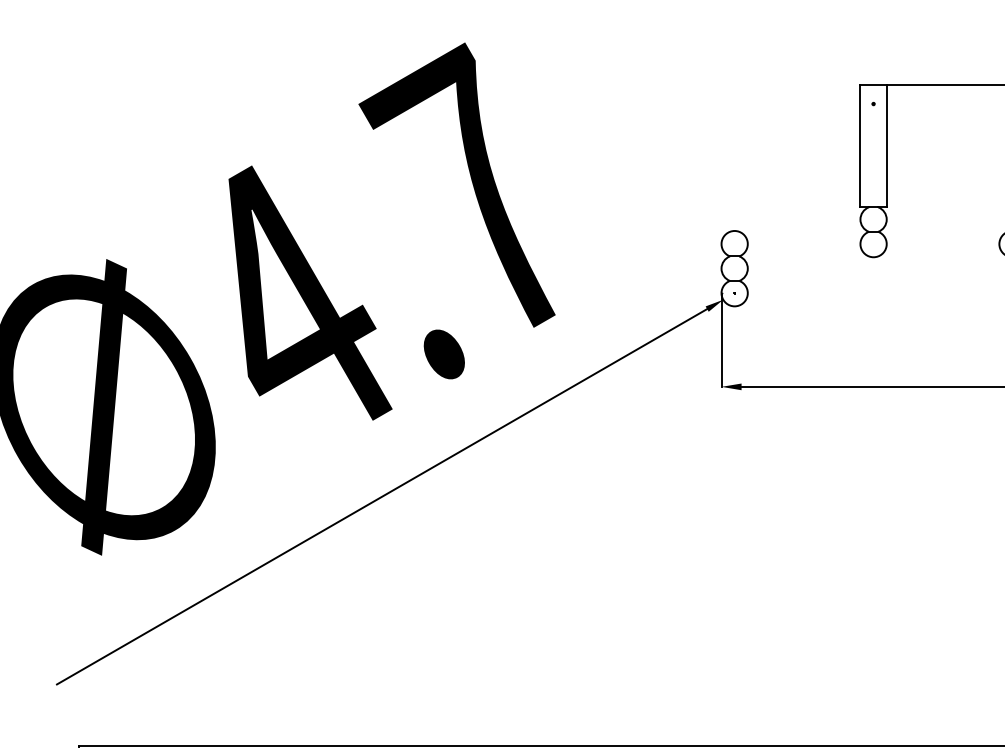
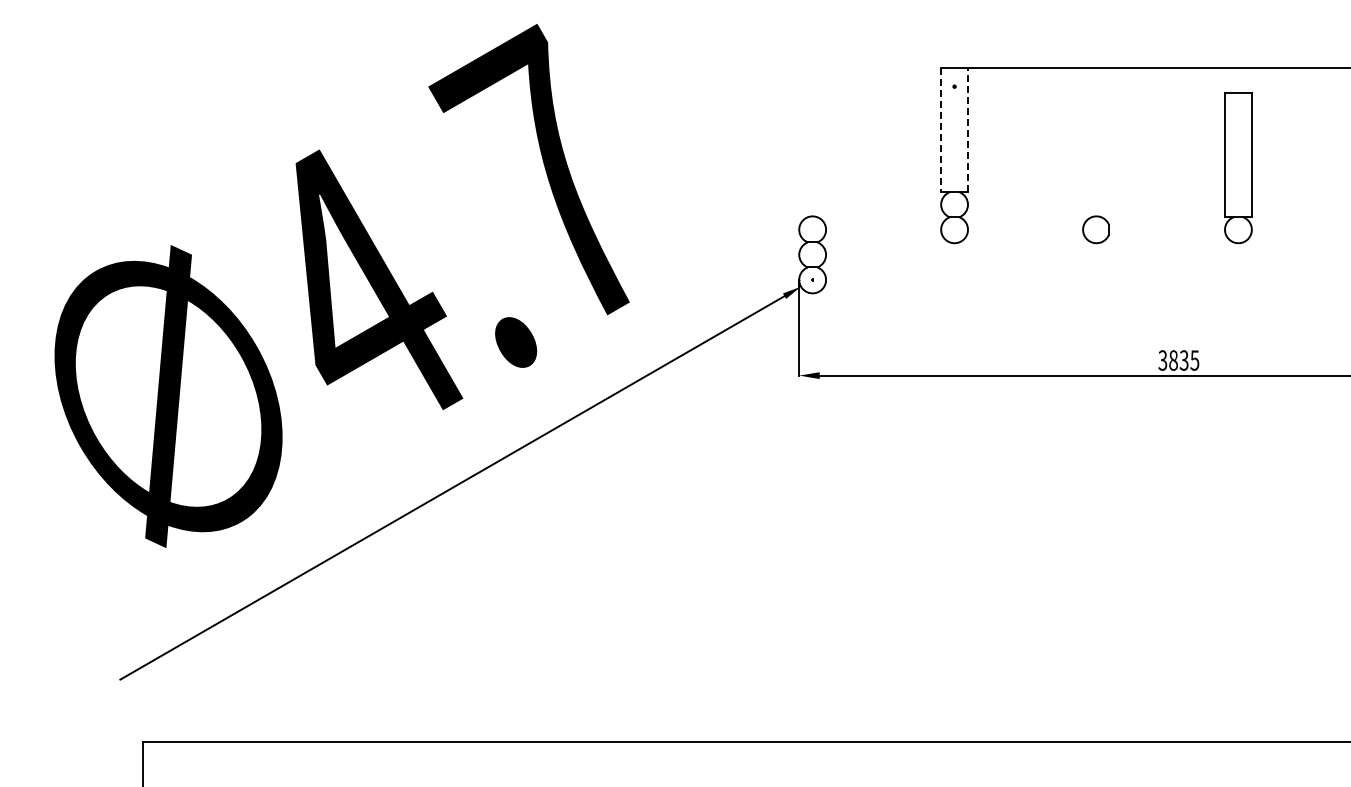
line: (887, 145) -> (968, 129), solid -> dashed
line: (860, 146) -> (941, 130), solid -> dashed

